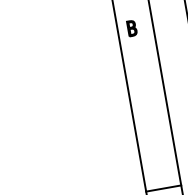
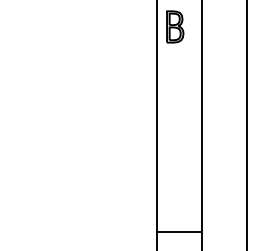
part: (132, 28) -> (175, 26), size x1.67

